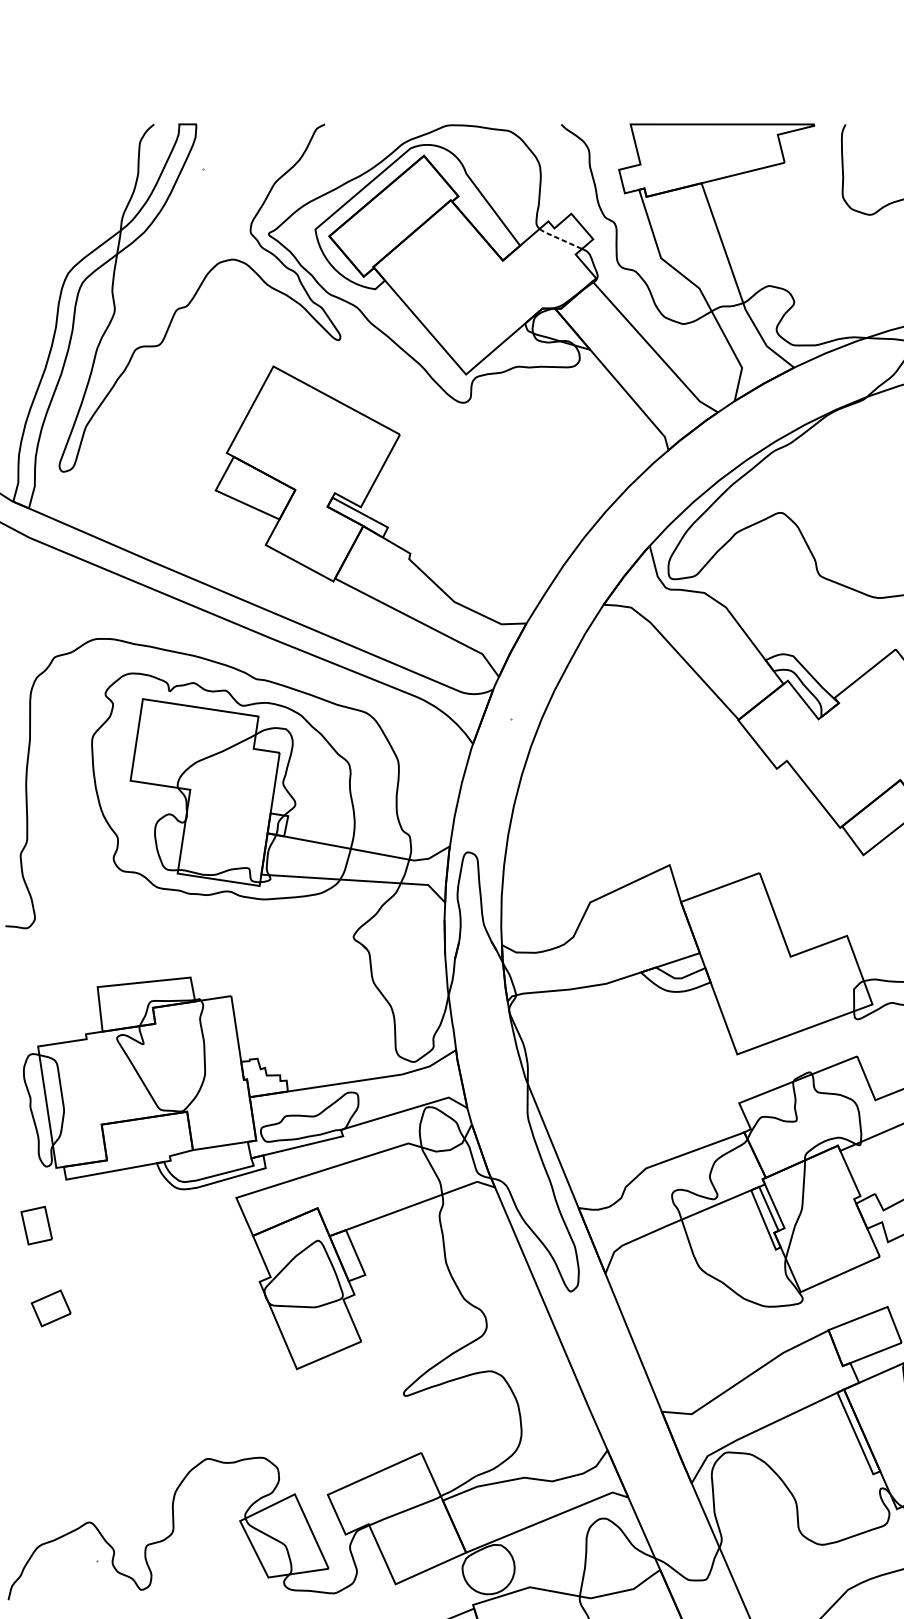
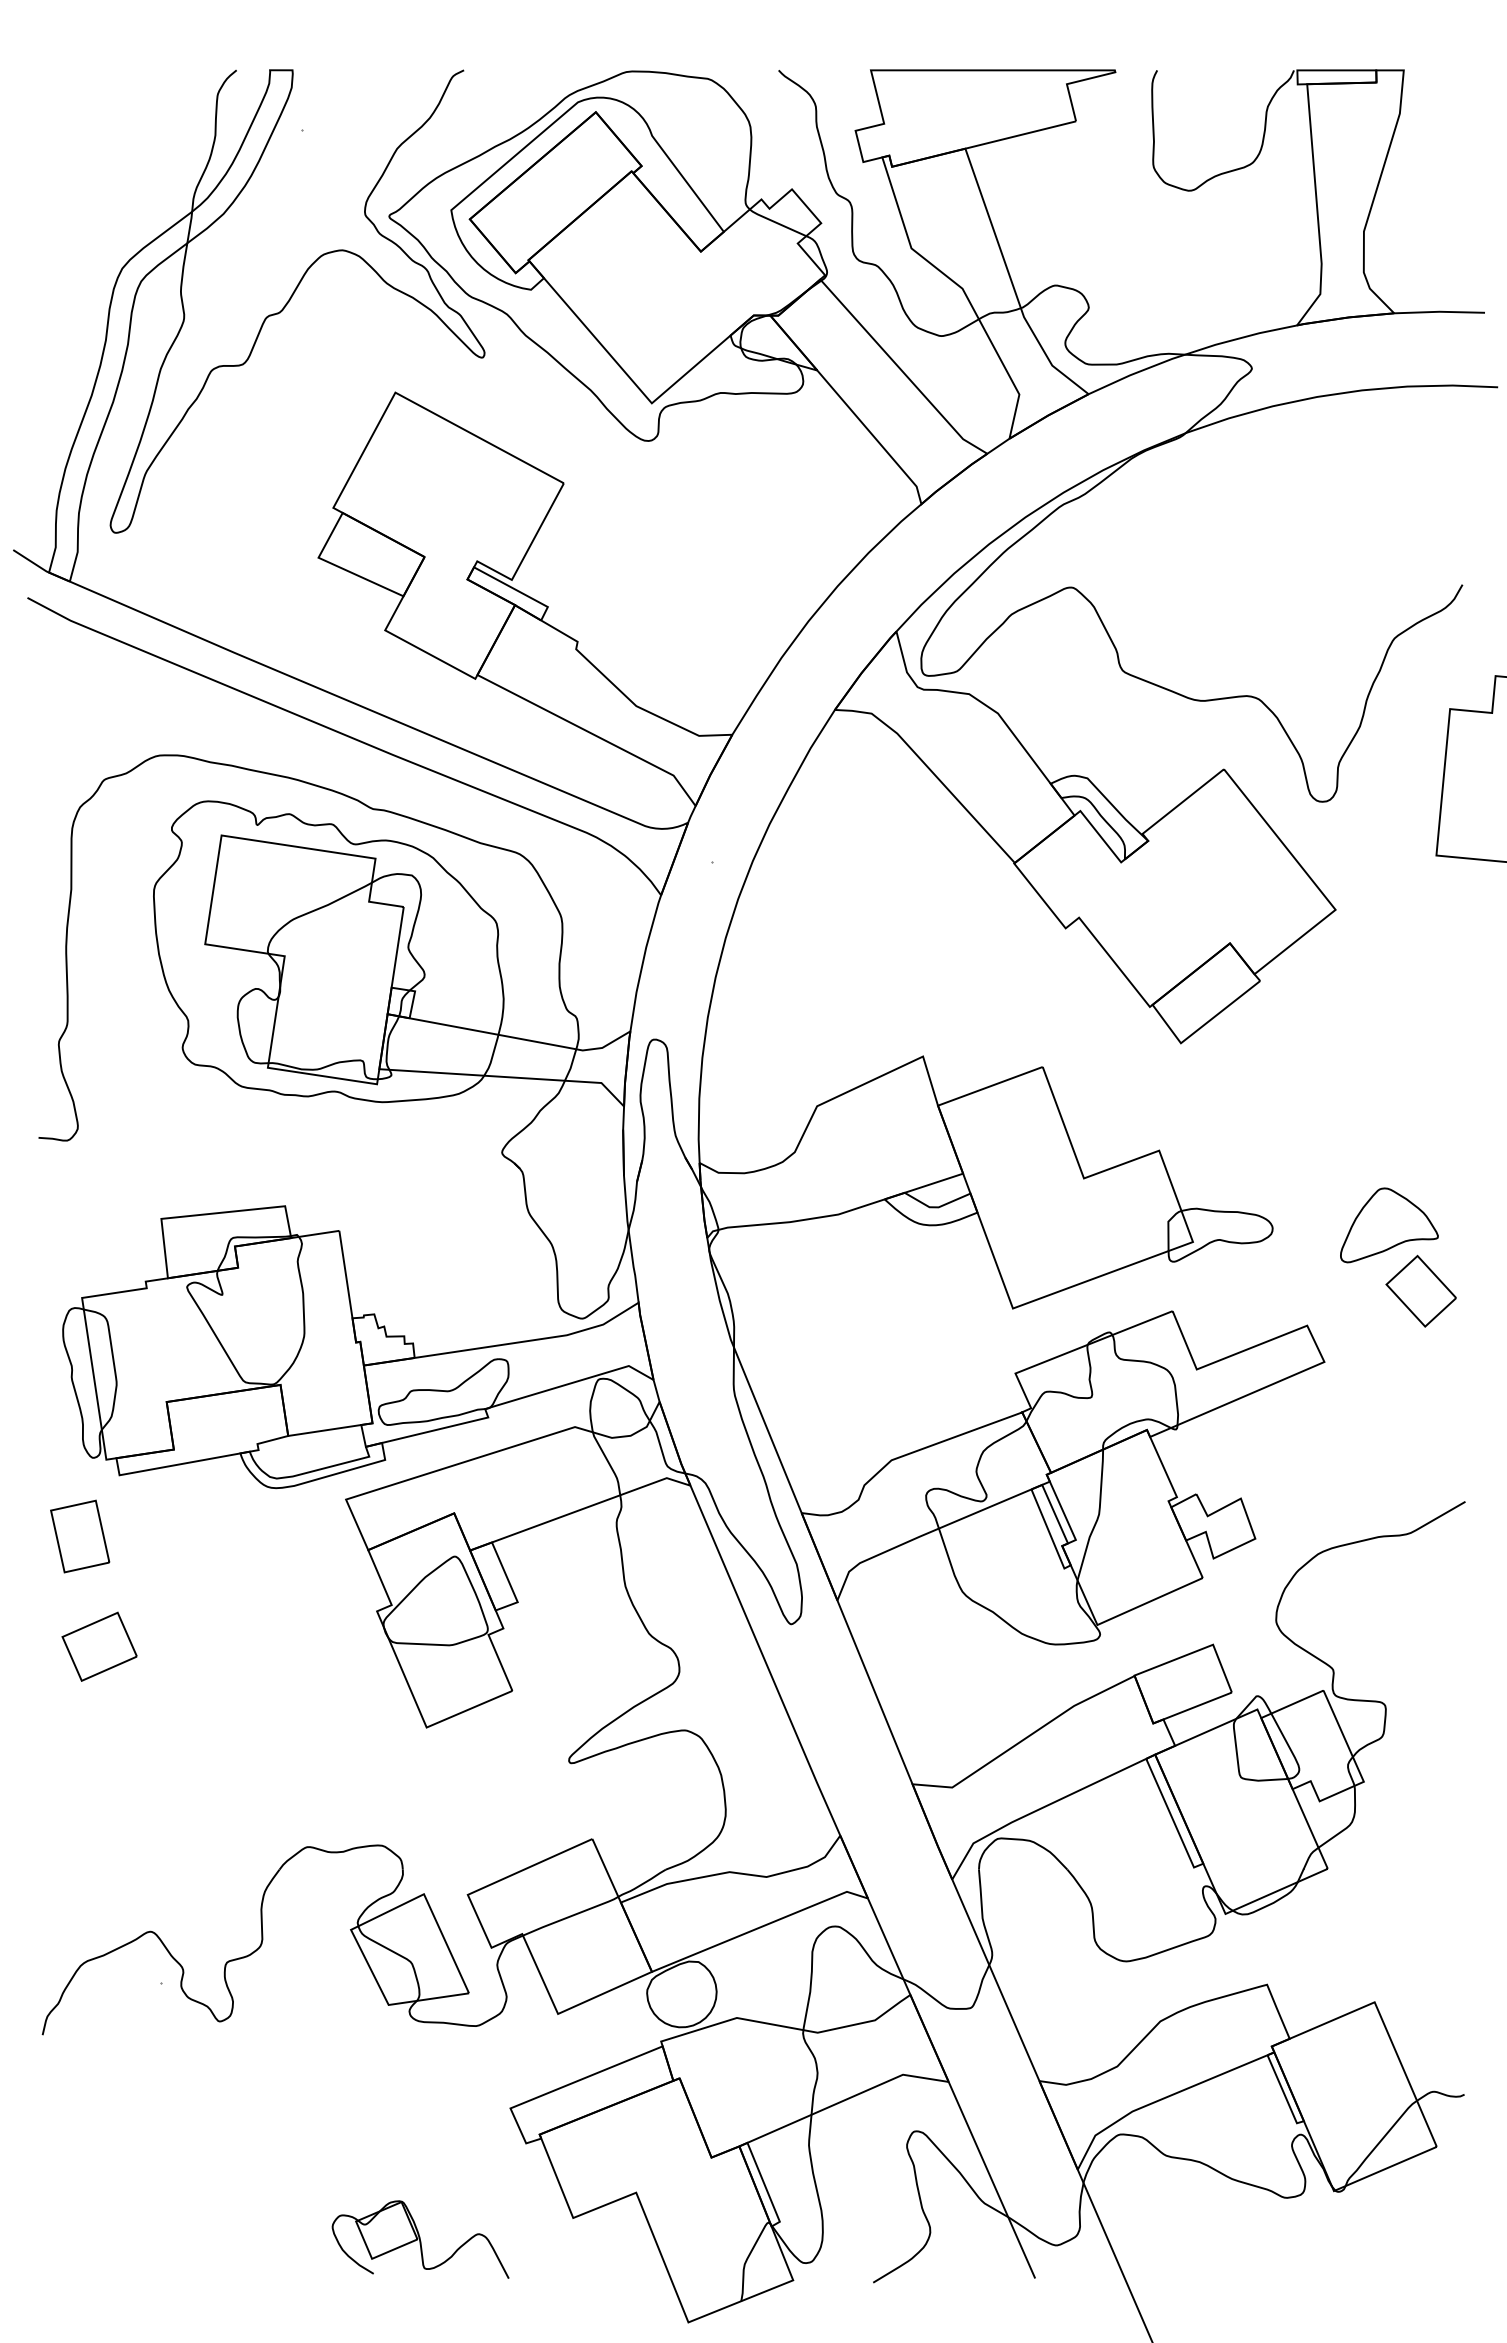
line: (559, 238) -> (776, 222), dashed -> solid
part: (36, 1225) -> (80, 1536), size x1.43
part: (51, 1308) -> (99, 1646), size x1.43

